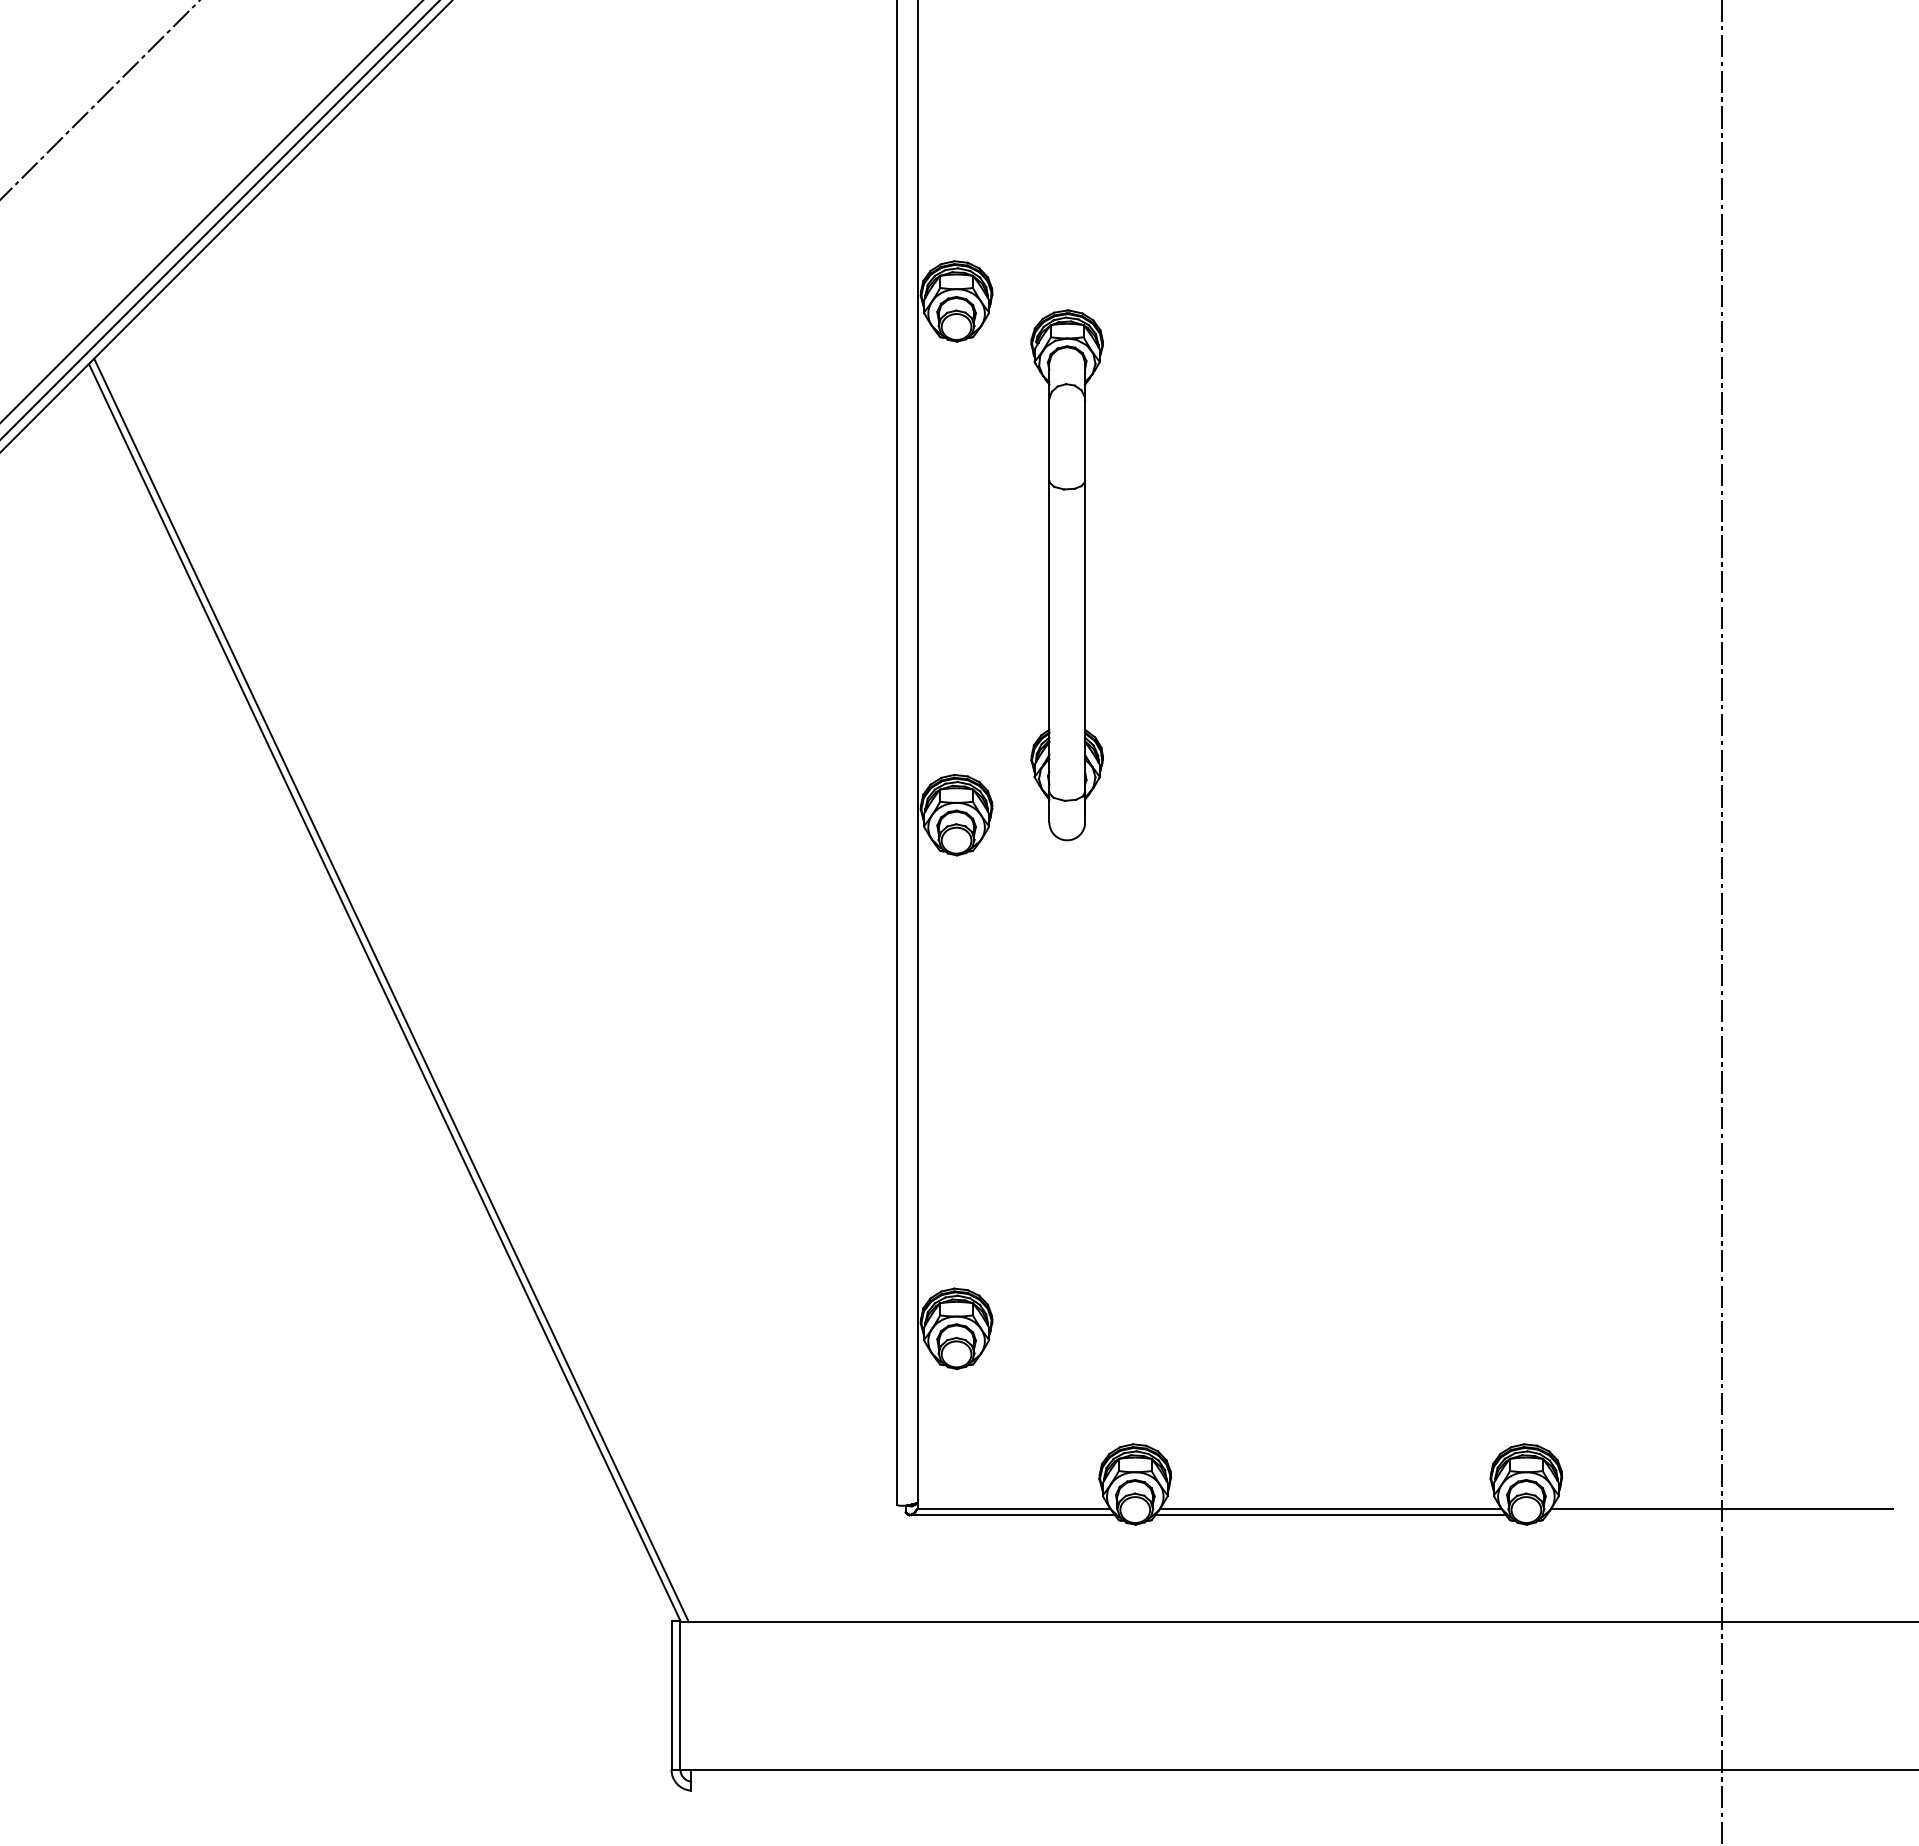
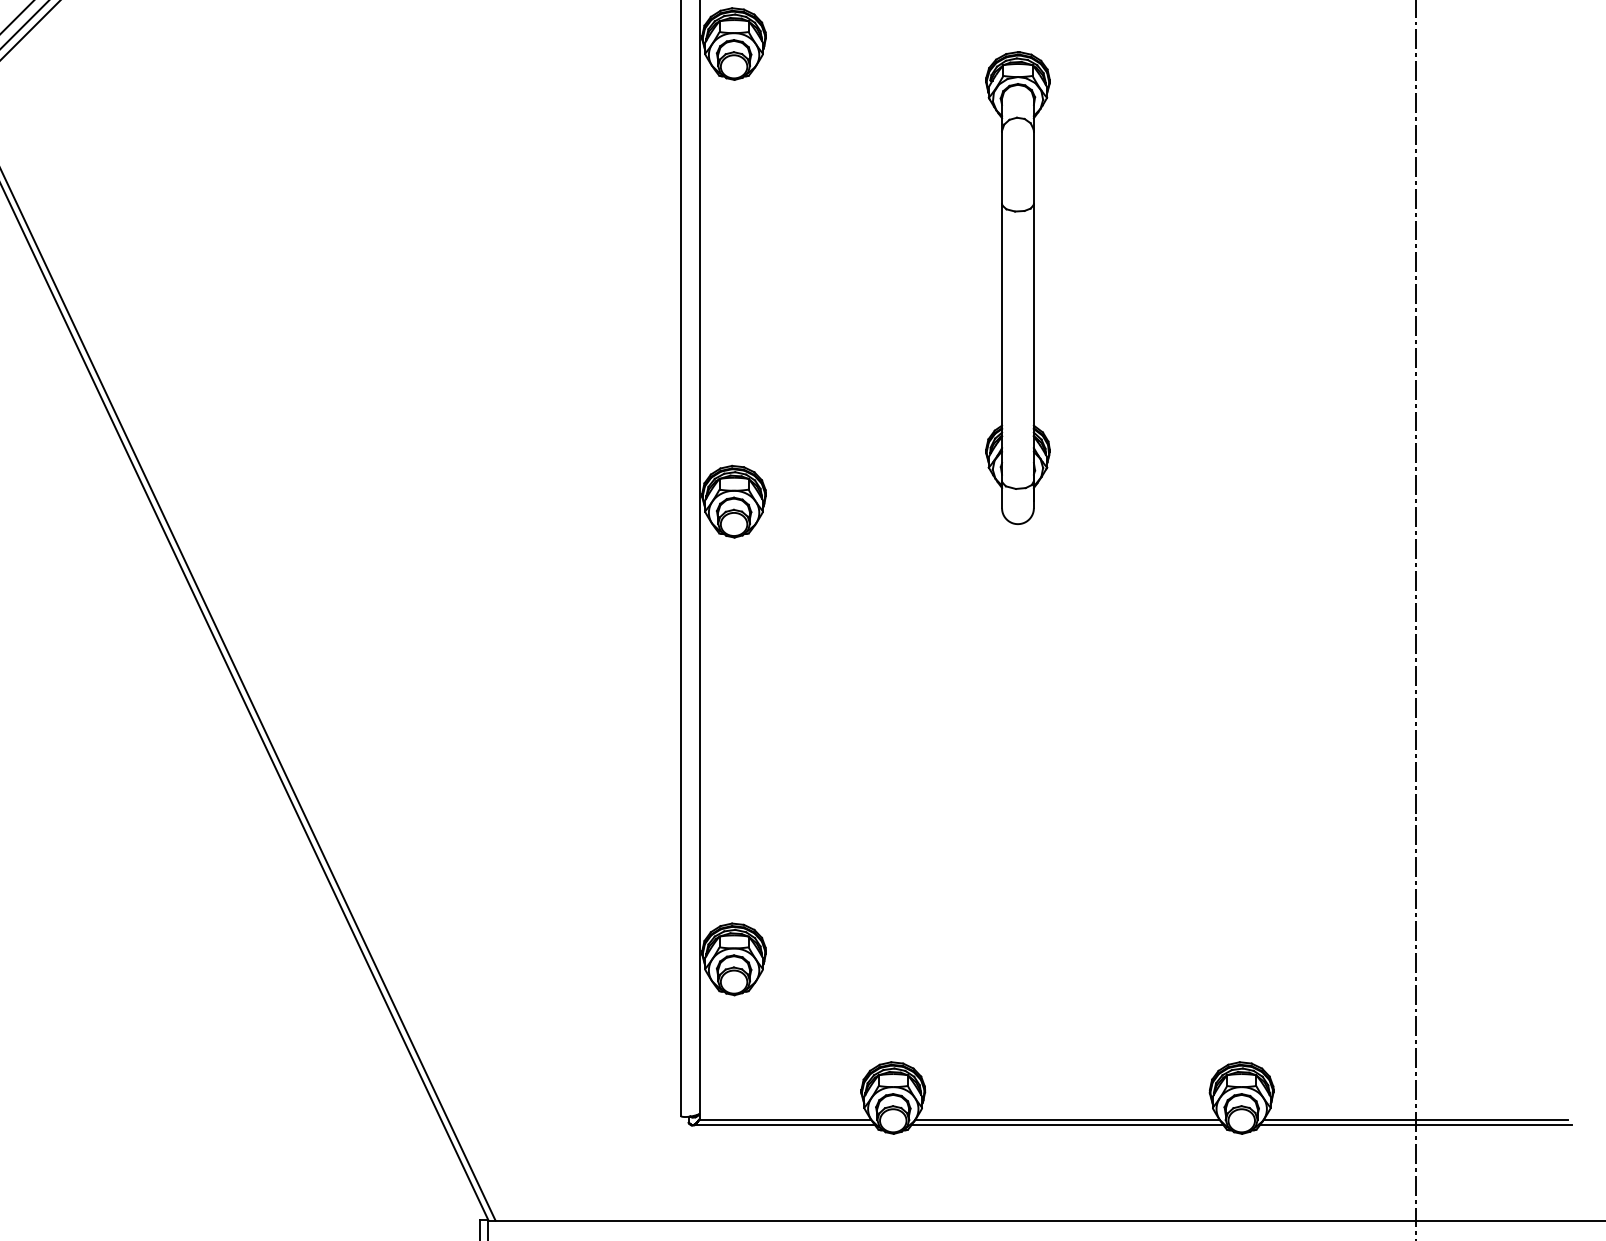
part: (1066, 575) -> (1017, 288), moved
line: (1721, 1514) -> (1415, 1124), added

